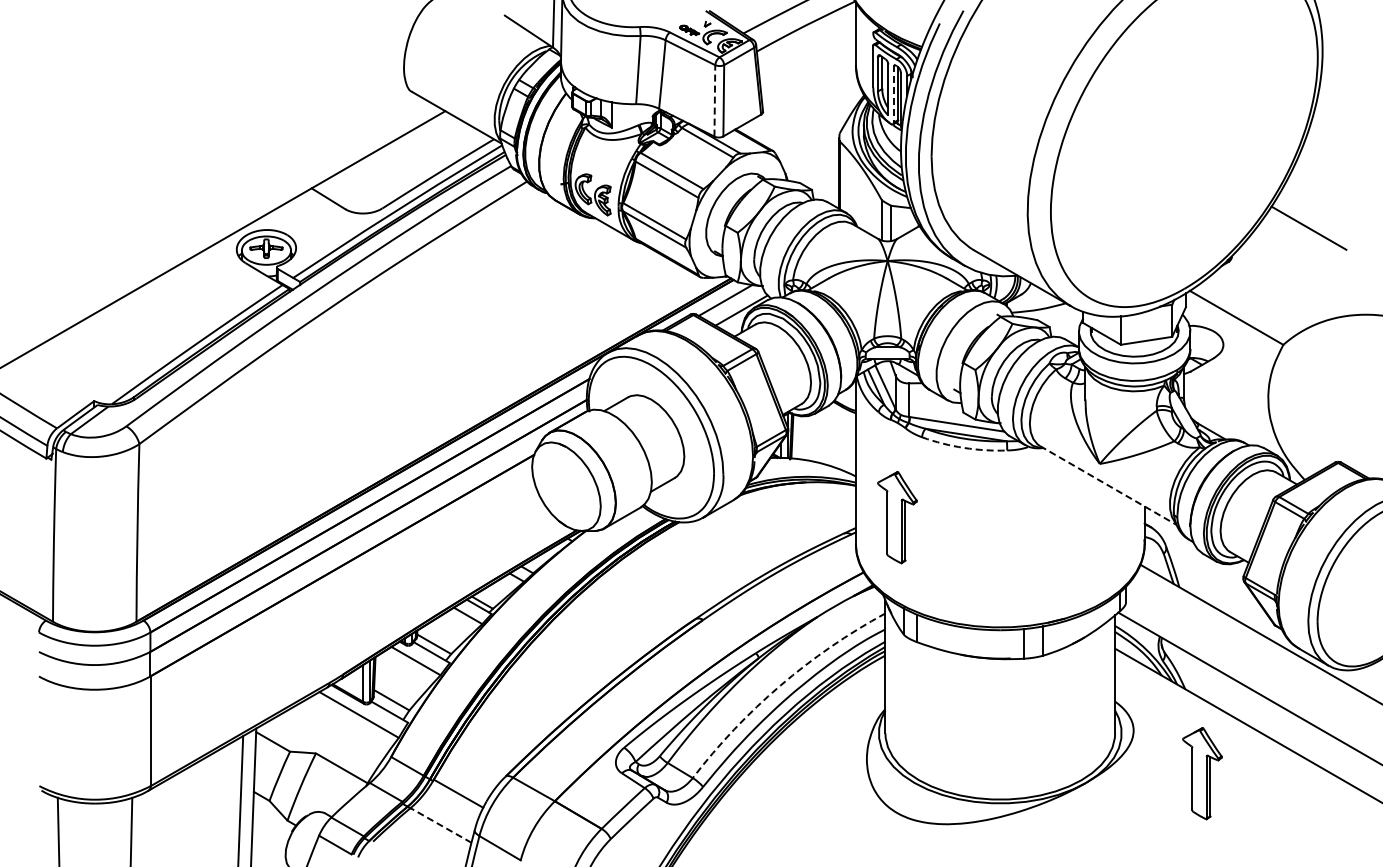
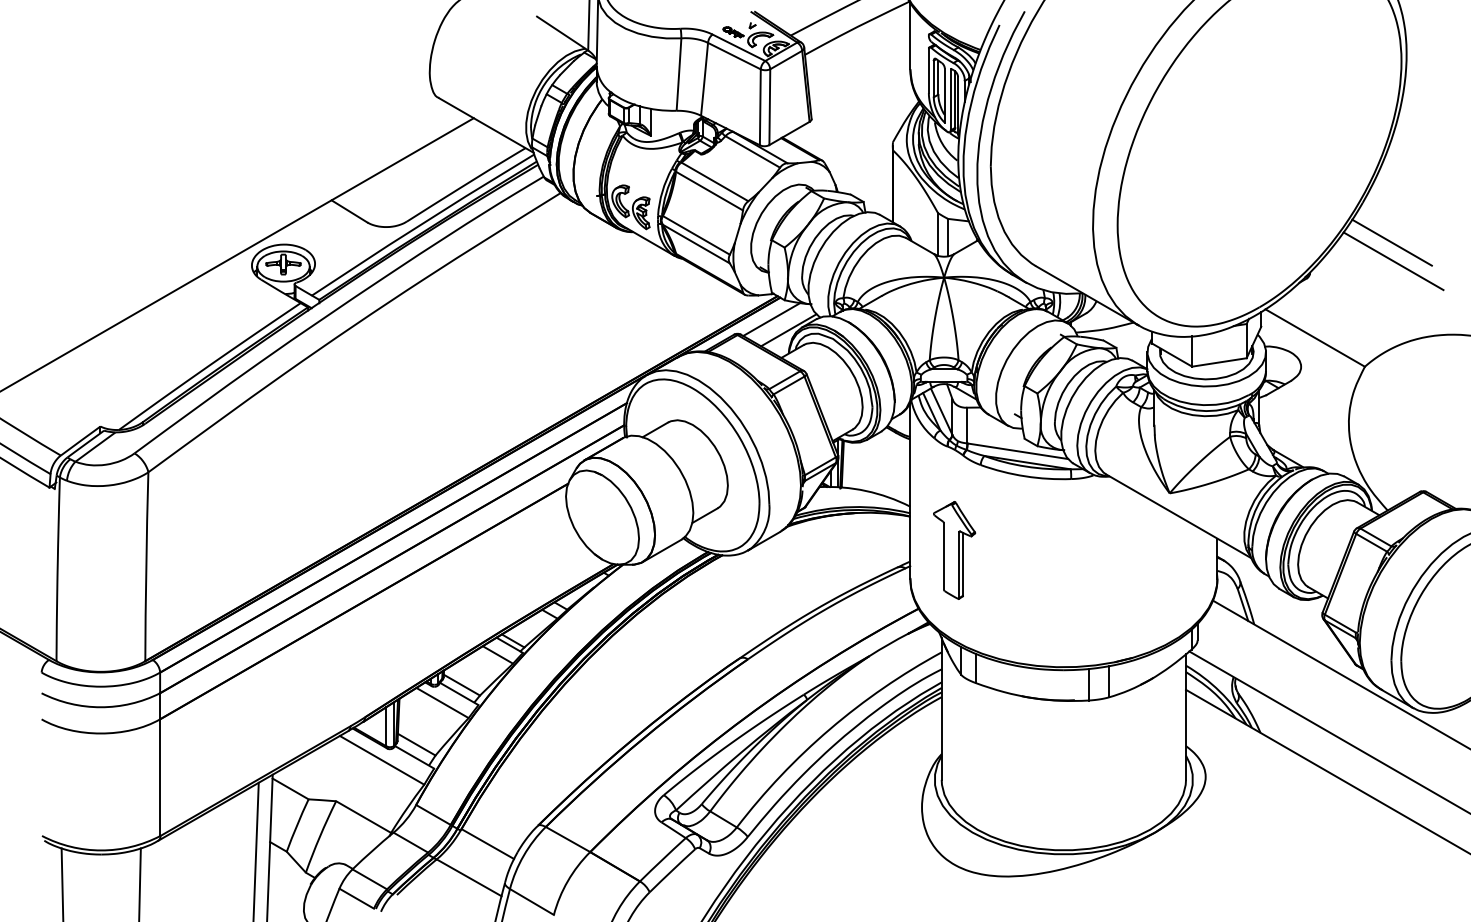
line: (893, 94) -> (950, 100), dashed -> solid
line: (714, 100) -> (759, 106), dashed -> solid
line: (1310, 245) -> (1393, 261), added
arc: (964, 447) -> (1025, 475), dashed -> solid
line: (1108, 485) -> (1178, 516), dashed -> solid
arc: (780, 685) -> (830, 728), dashed -> solid
part: (1202, 773) -> (1278, 822), removed
line: (440, 825) -> (468, 877), dashed -> solid

